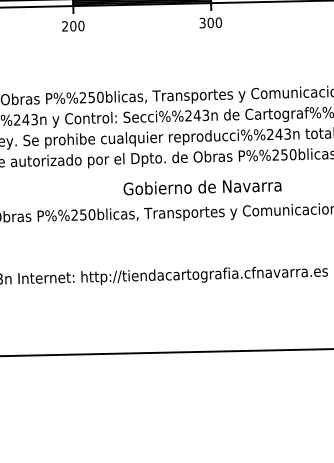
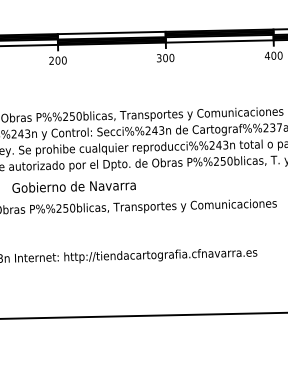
text: (201, 186) -> (73, 186), moved

